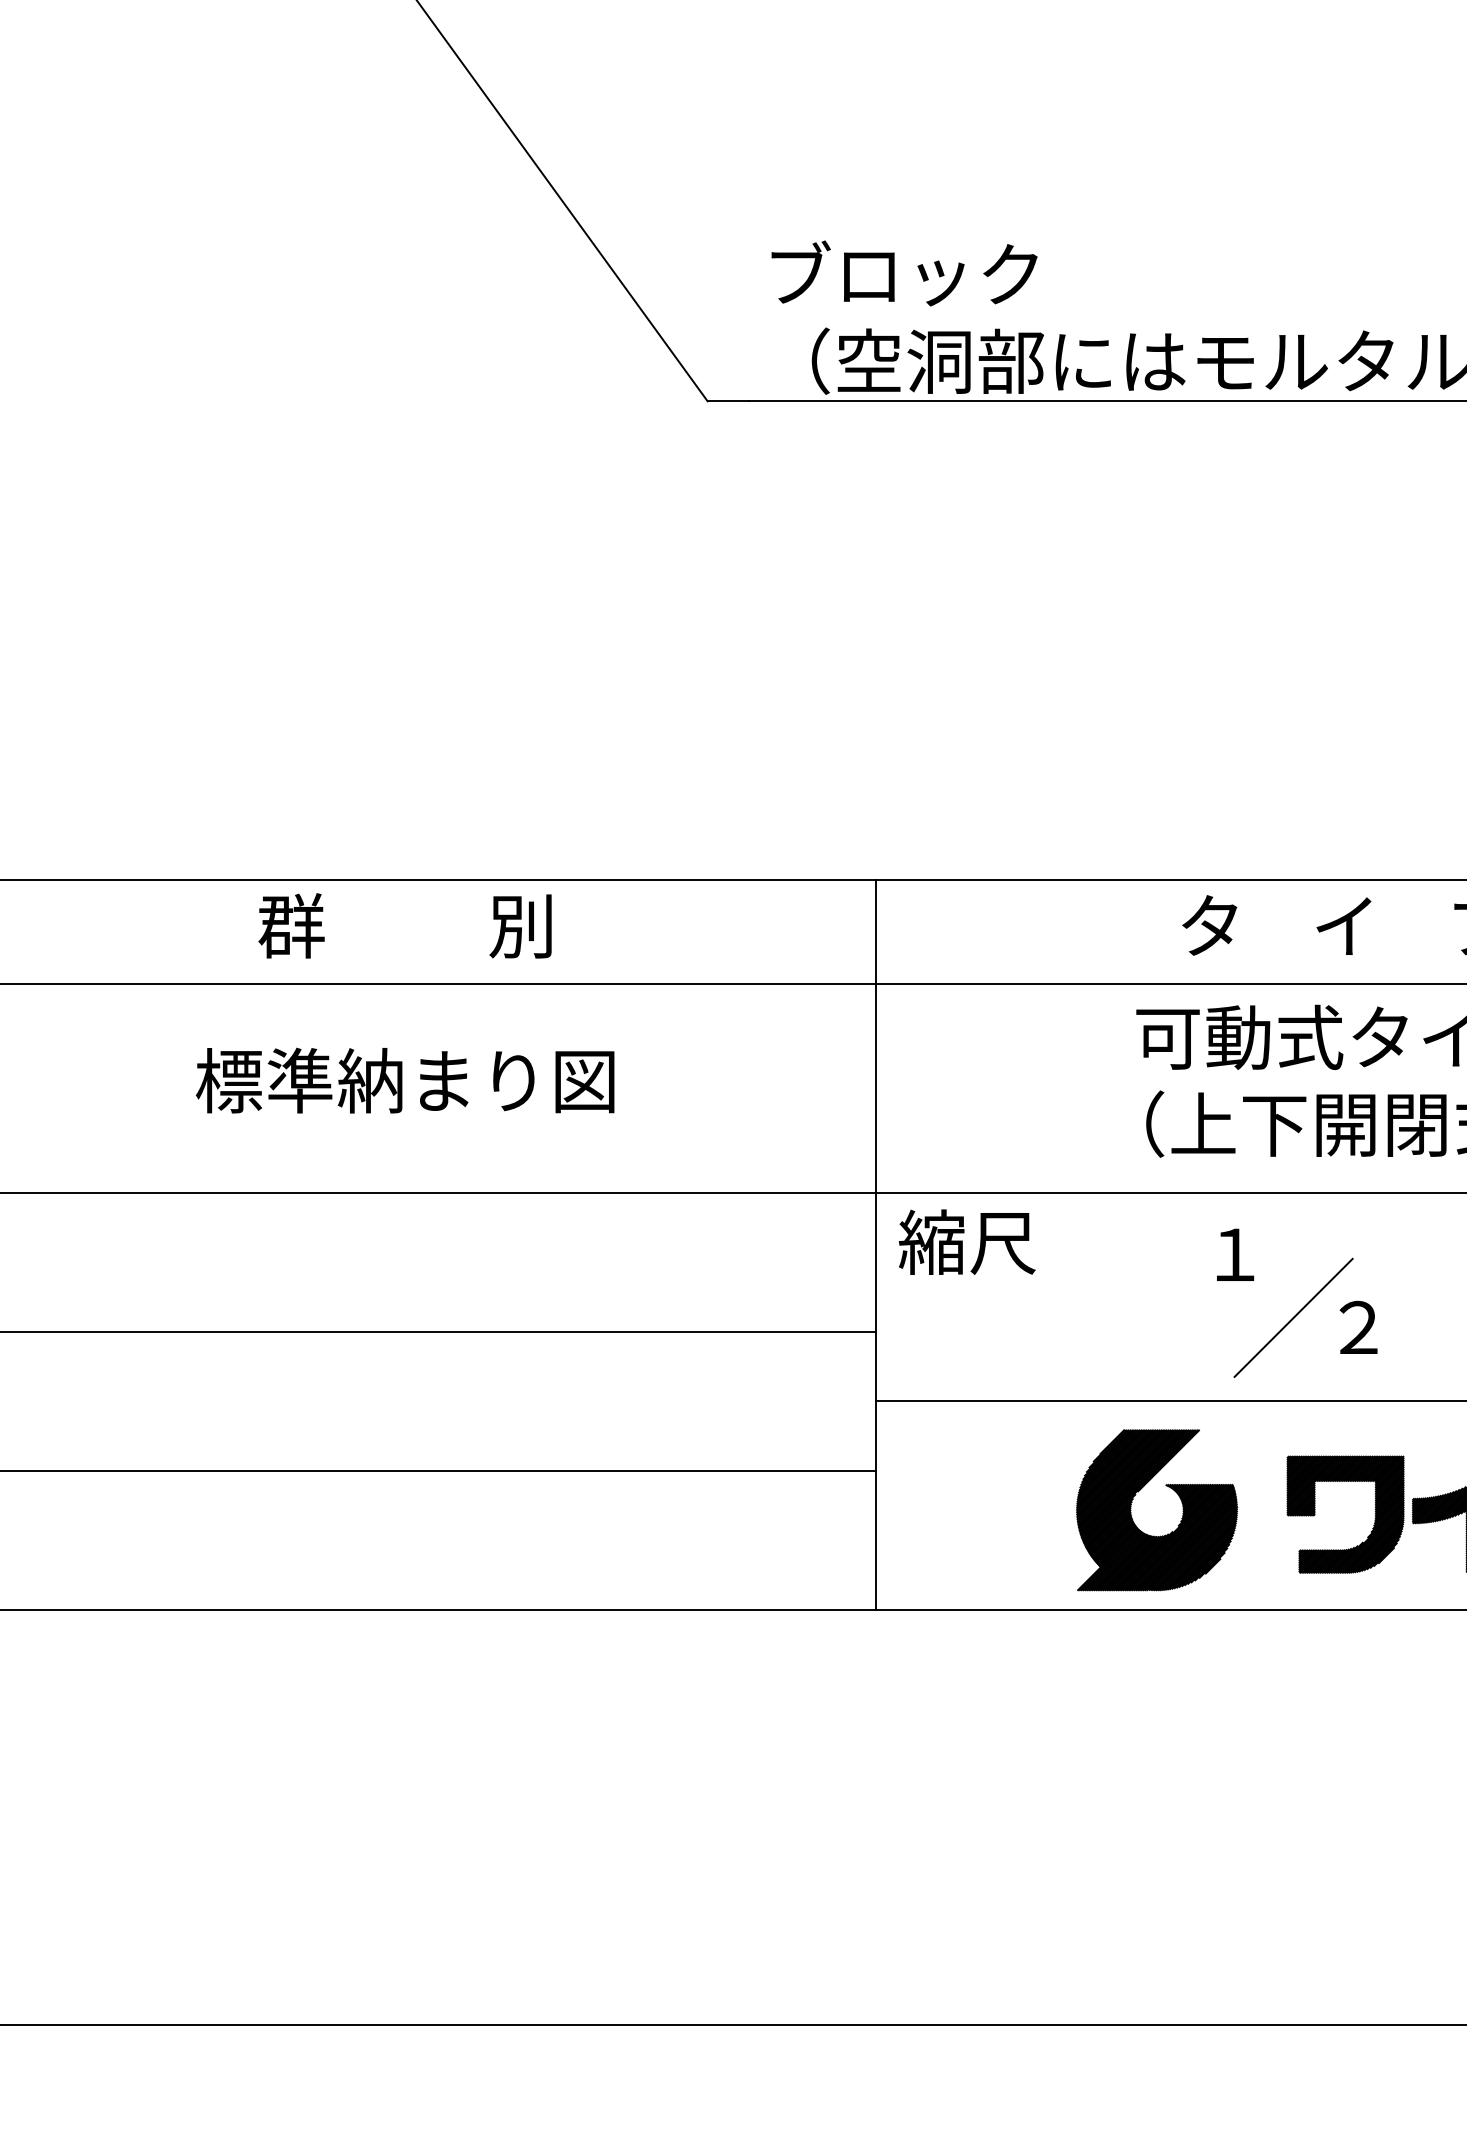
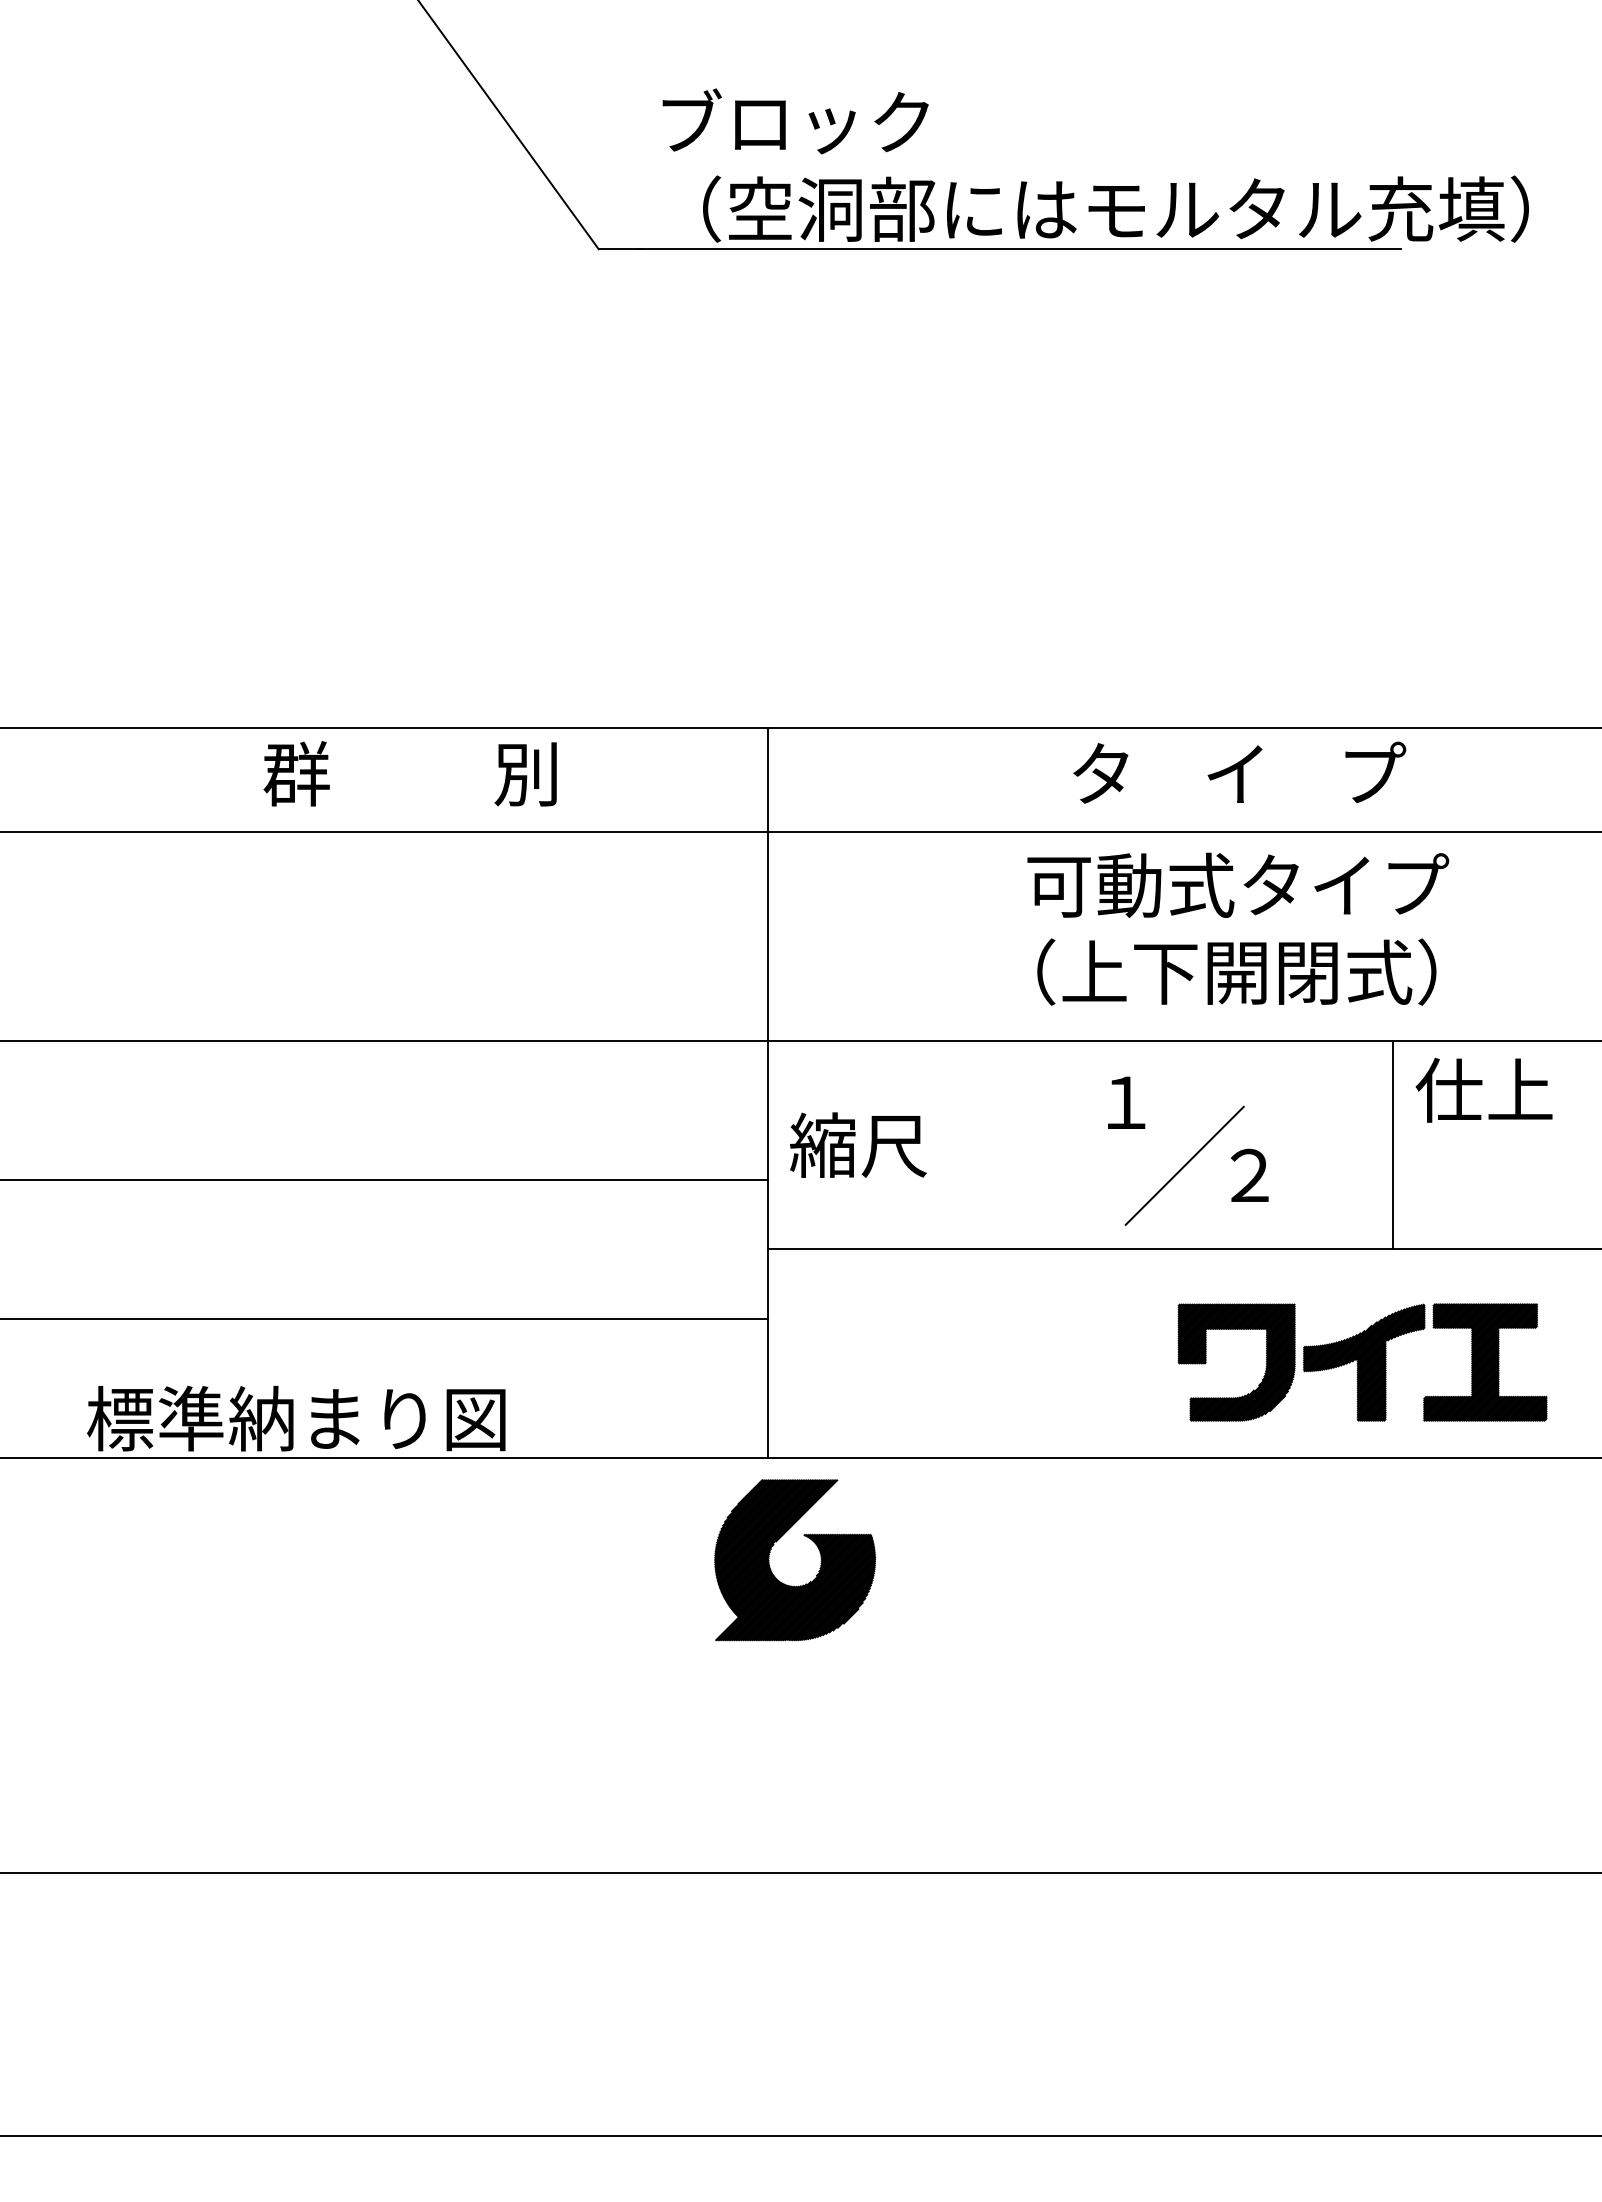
text: (404, 925) -> (409, 773), moved
text: (405, 1080) -> (296, 1418), moved
text: (967, 1241) -> (858, 1144), moved
part: (1182, 1509) -> (820, 1559), moved

